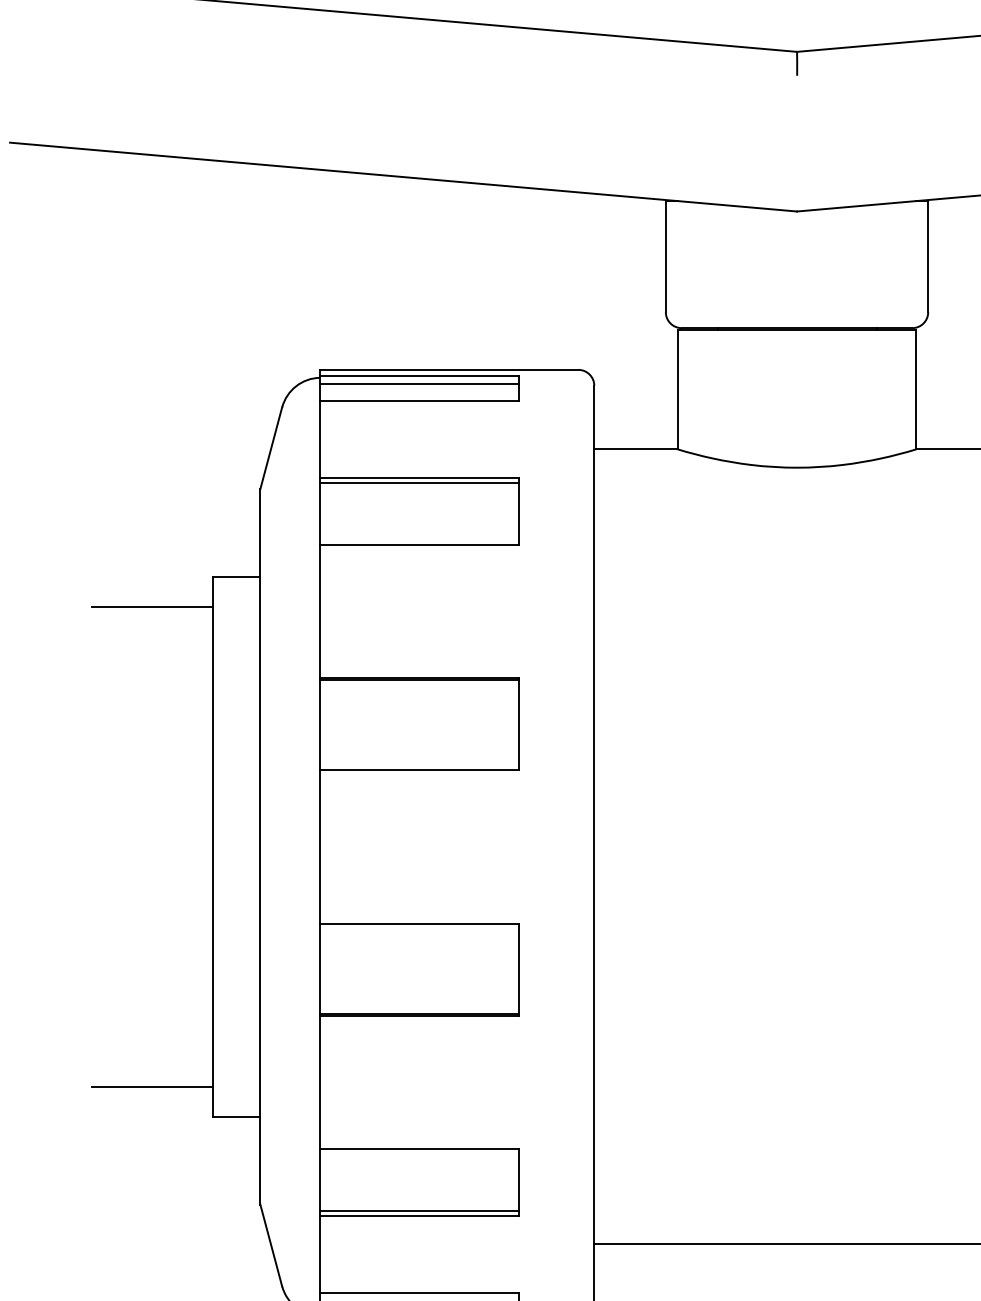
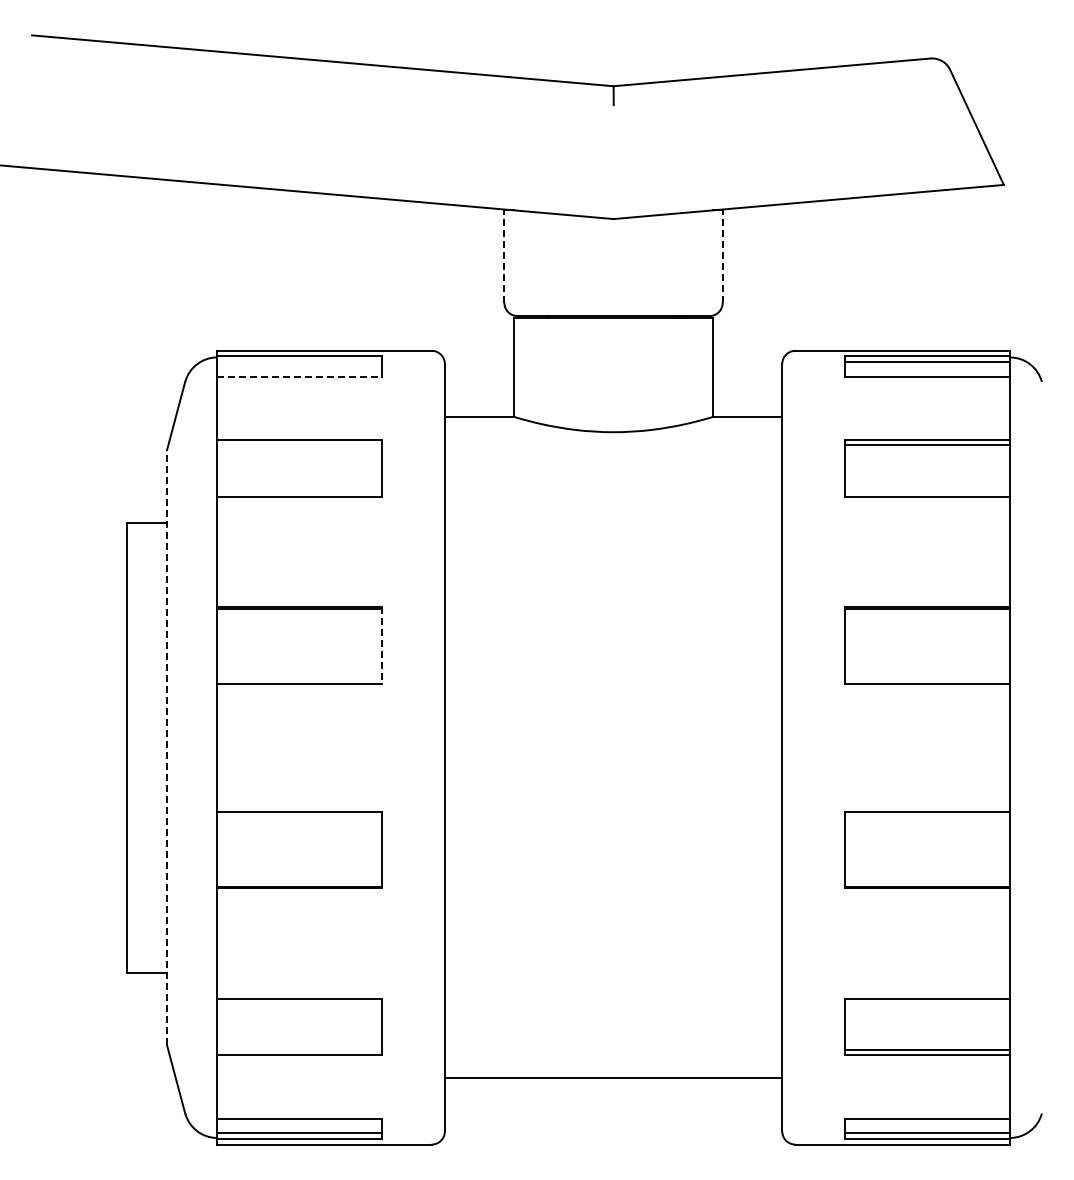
line: (665, 256) -> (504, 256), solid -> dashed
line: (927, 256) -> (722, 256), solid -> dashed
line: (419, 383) -> (299, 362), removed
line: (419, 400) -> (299, 376), solid -> dashed
line: (419, 483) -> (299, 445), removed
line: (152, 607) -> (77, 548), removed
line: (519, 725) -> (382, 646), solid -> dashed
line: (260, 846) -> (167, 747), solid -> dashed
line: (152, 1087) -> (77, 947), removed
line: (419, 1210) -> (299, 1050), removed

